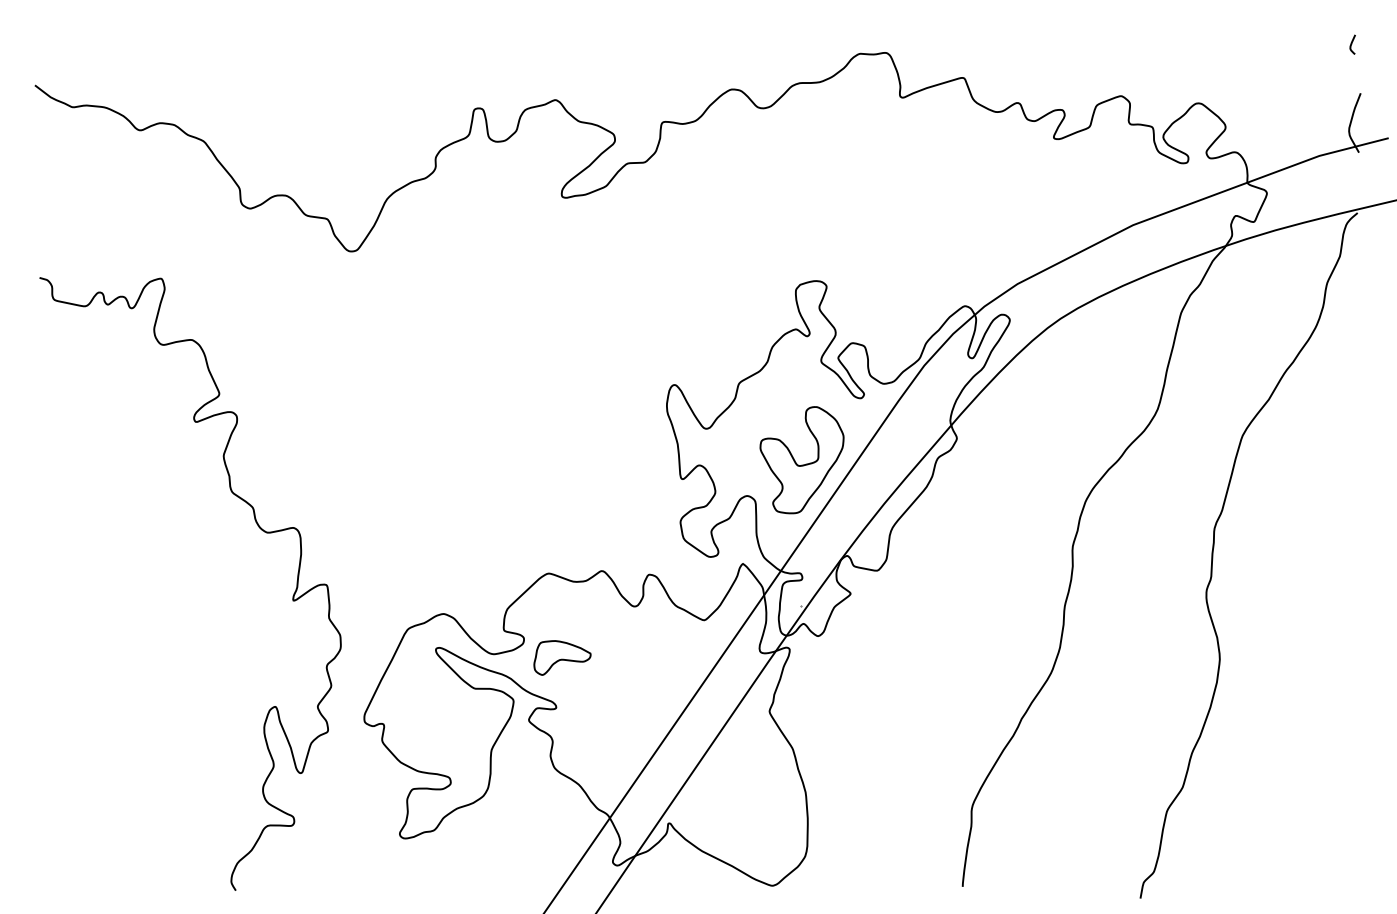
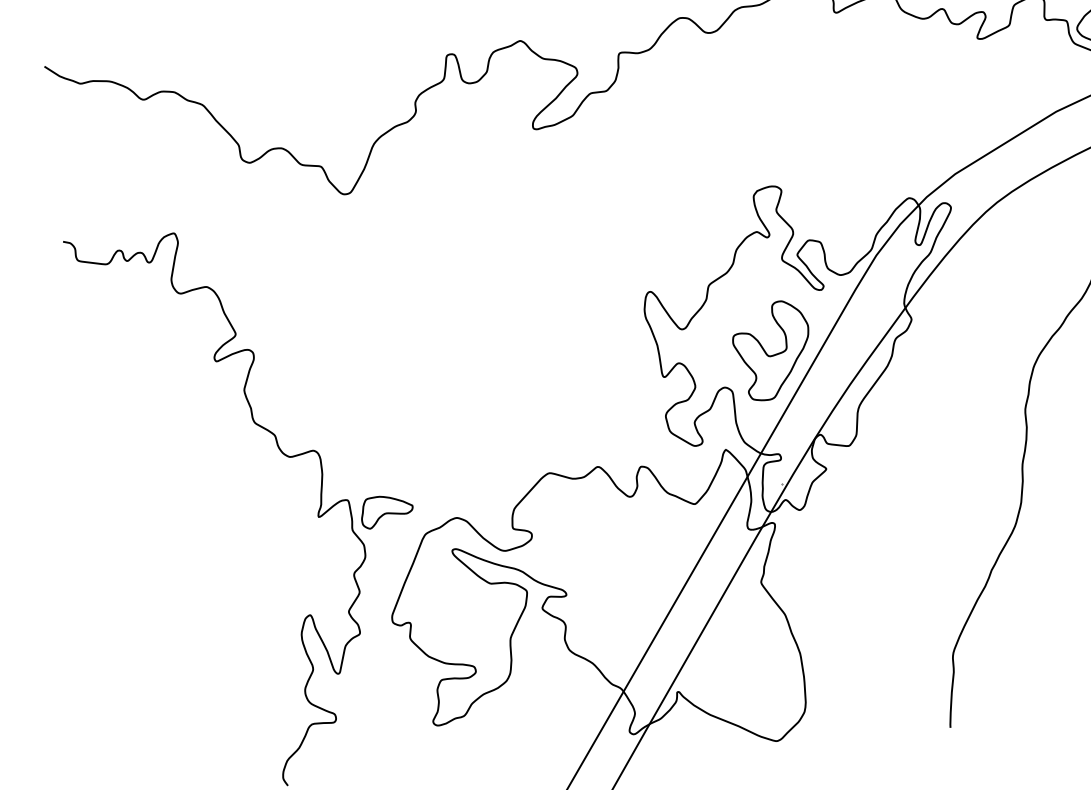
part: (562, 657) -> (387, 511), moved

